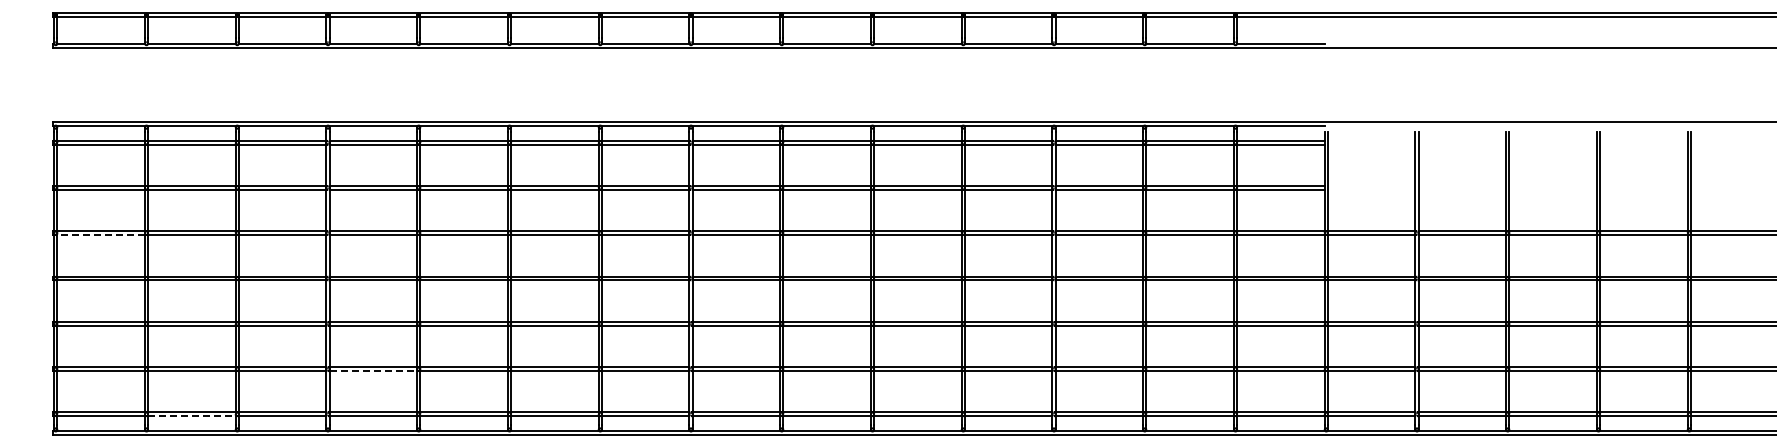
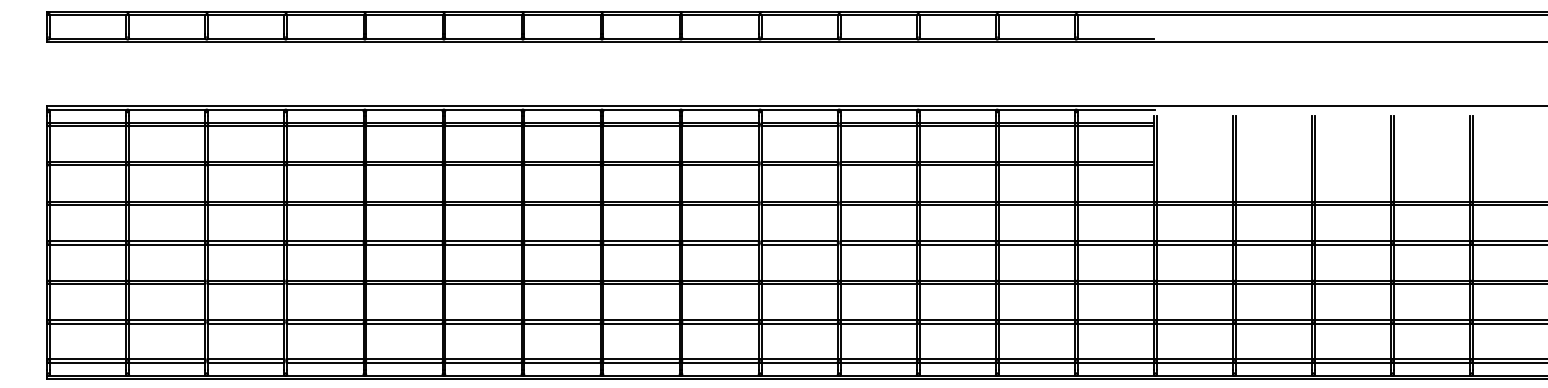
line: (101, 235) -> (88, 205), dashed -> solid
line: (373, 371) -> (325, 323), dashed -> solid
line: (191, 416) -> (166, 362), dashed -> solid

